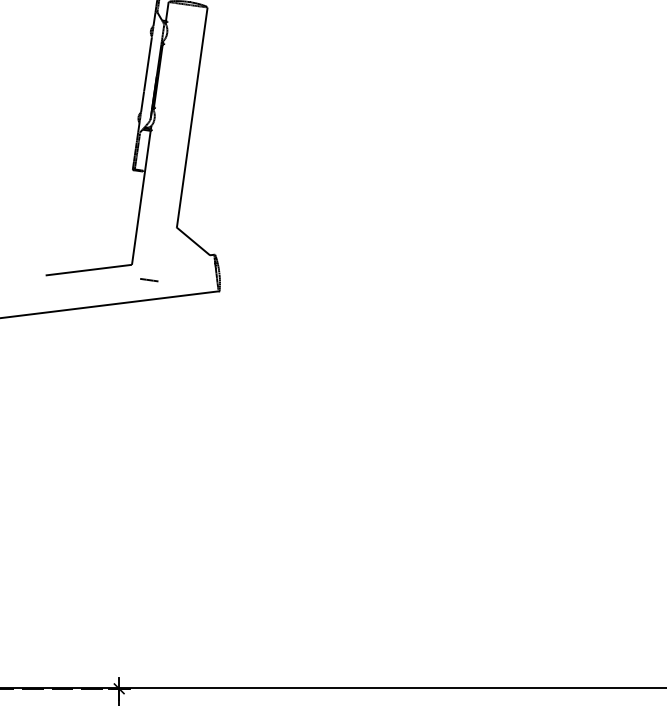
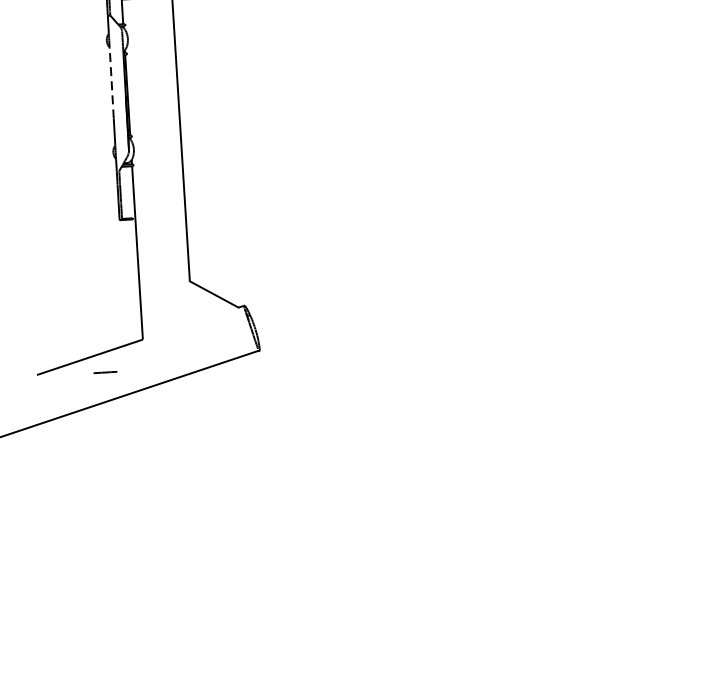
line: (148, 64) -> (112, 83), solid -> dashed
line: (149, 280) -> (105, 372), moved

